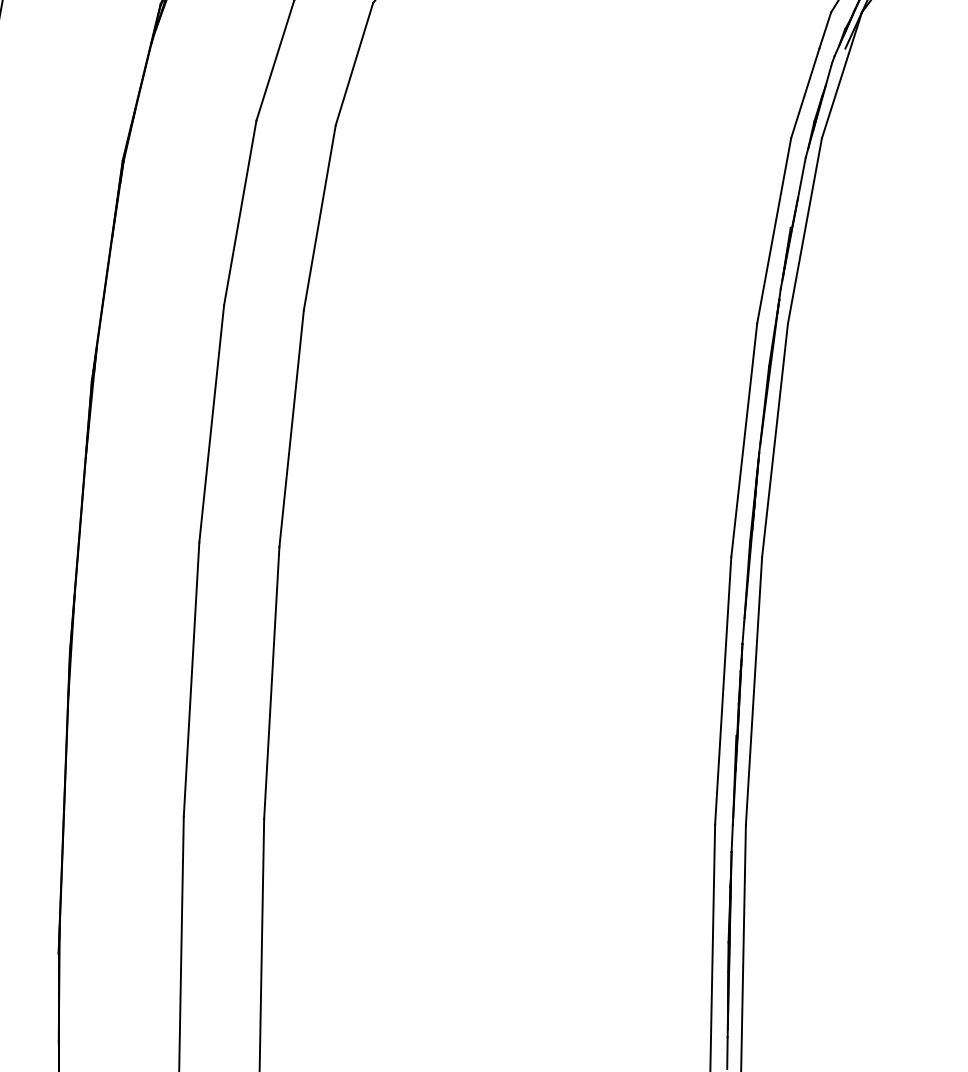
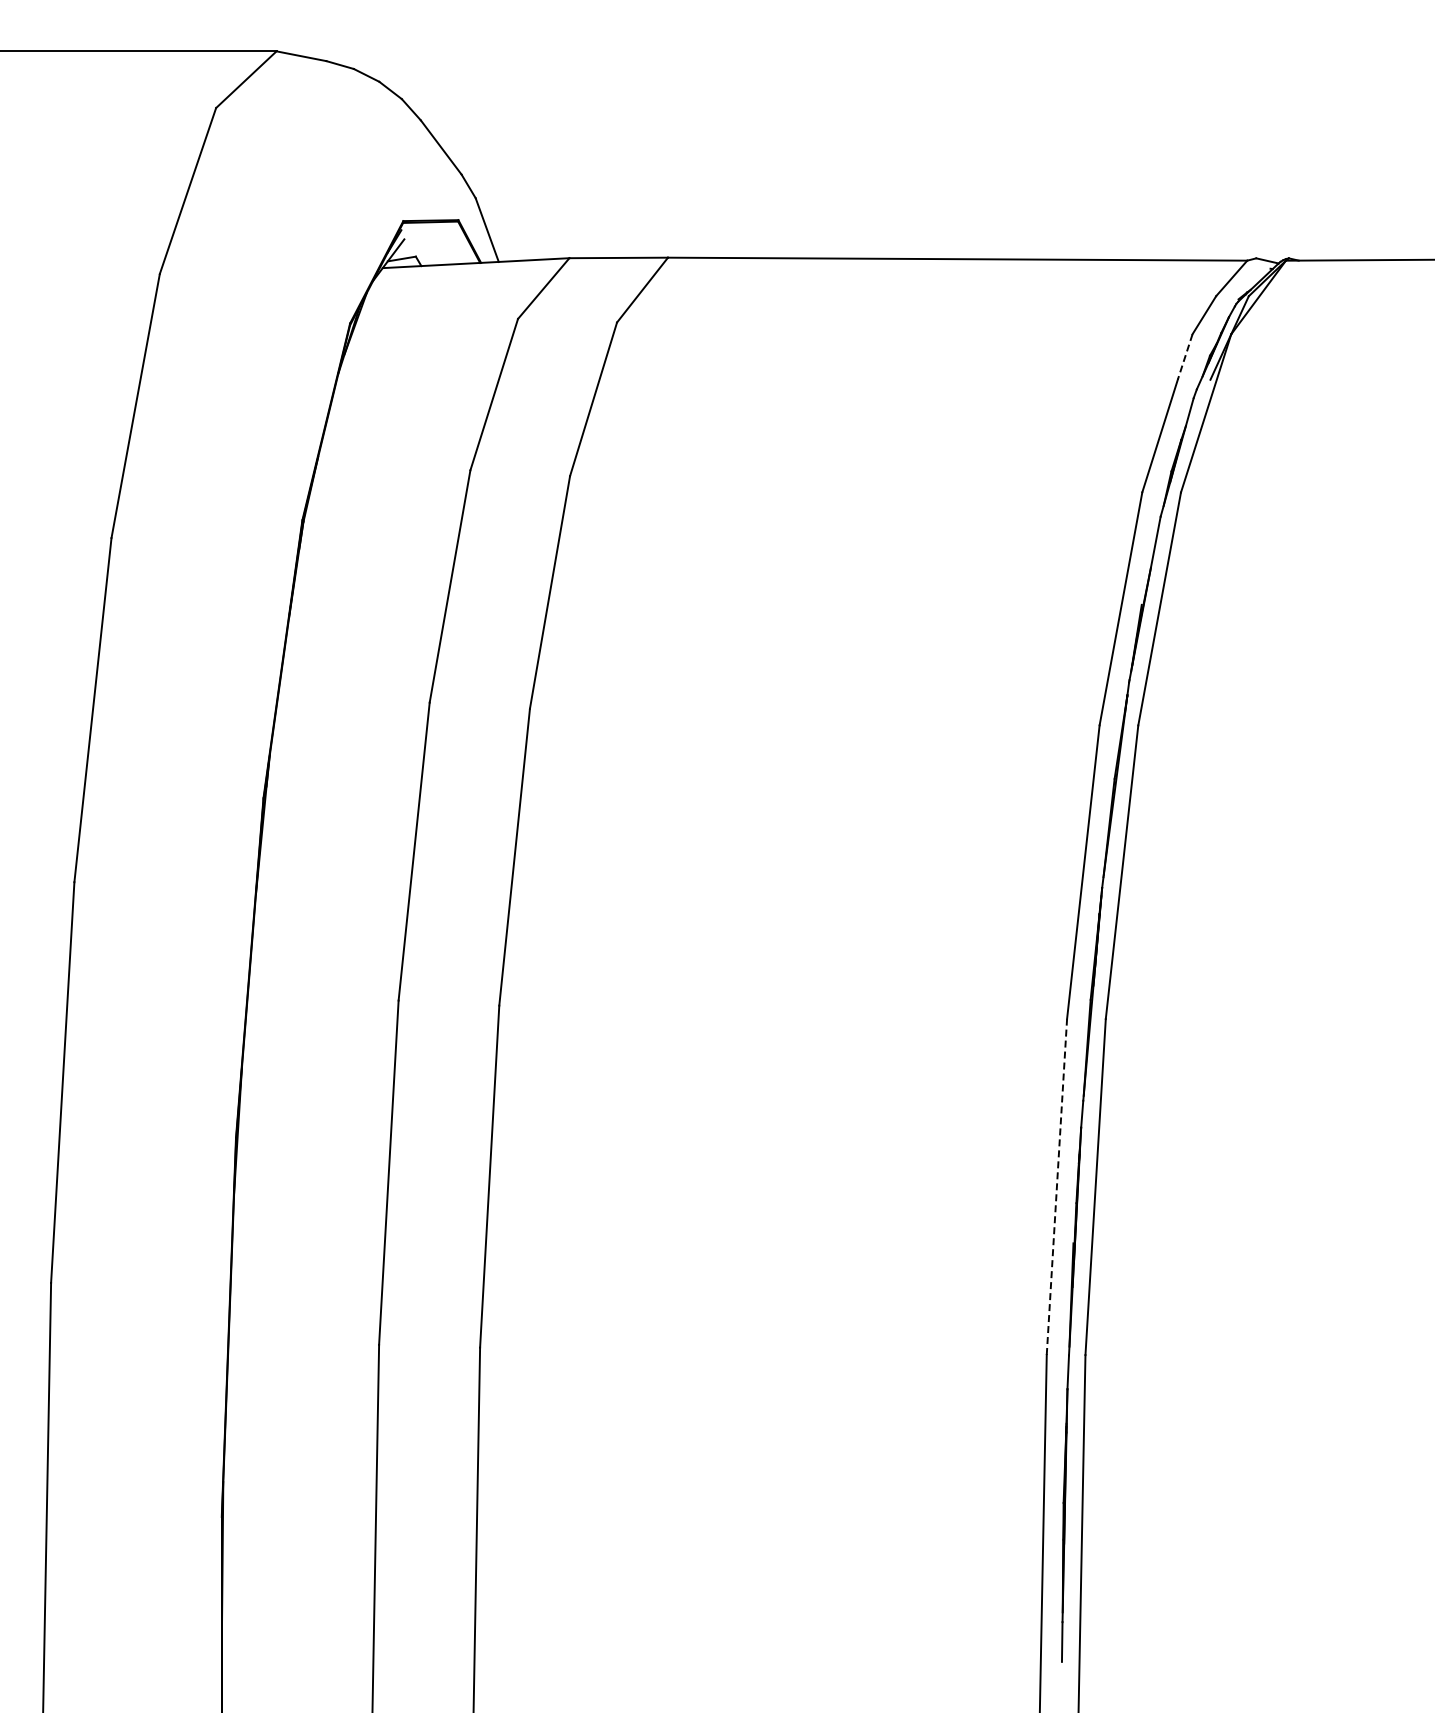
line: (825, 30) -> (1185, 356), solid -> dashed
line: (722, 690) -> (1056, 1186), solid -> dashed

